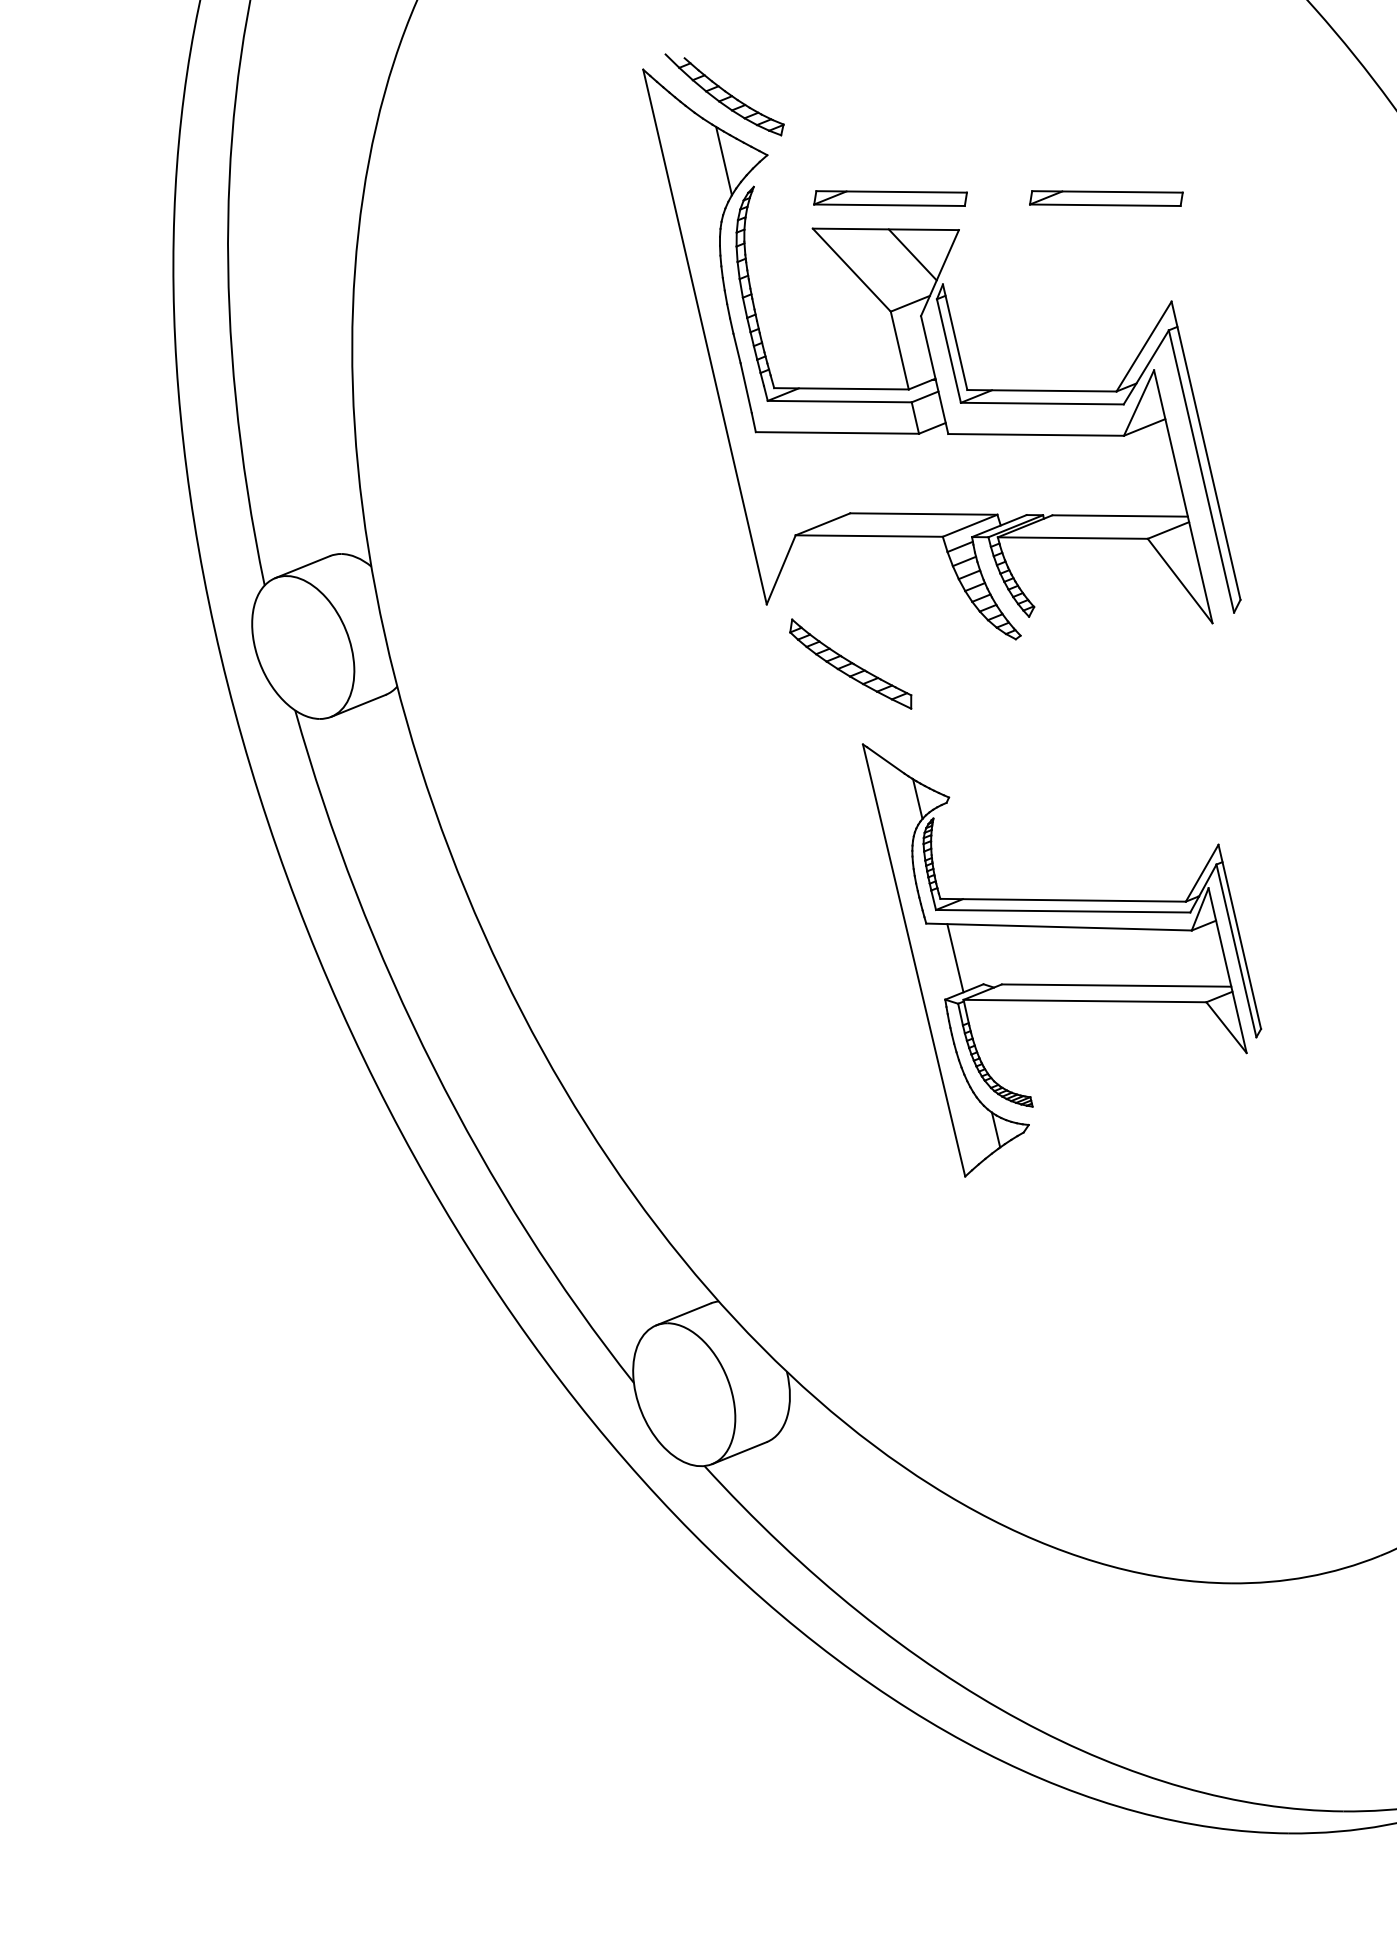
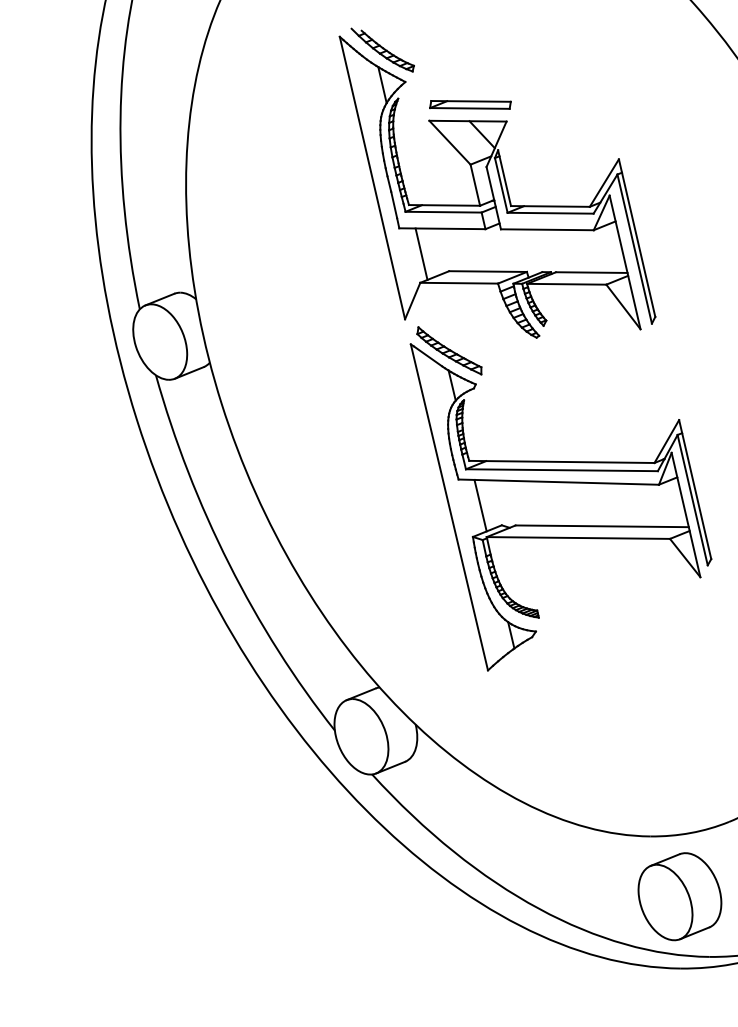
part: (1106, 197) -> (584, 104), removed
line: (797, 479) -> (421, 253), added
part: (1061, 960) -> (560, 507), size x1.43
part: (1286, 1697) -> (679, 896), added

